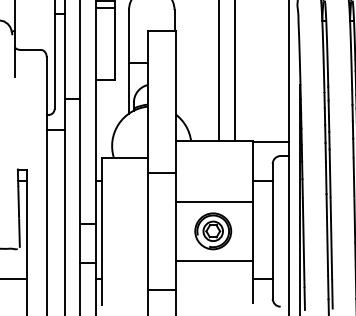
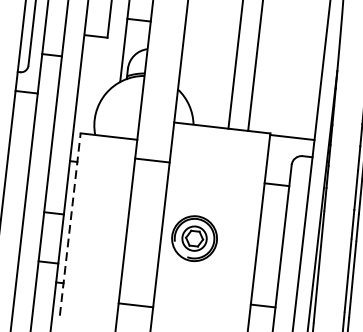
line: (213, 201) -> (212, 203), removed
line: (102, 230) -> (70, 223), solid -> dashed
part: (213, 231) -> (194, 238), moved
line: (213, 261) -> (204, 277), removed

